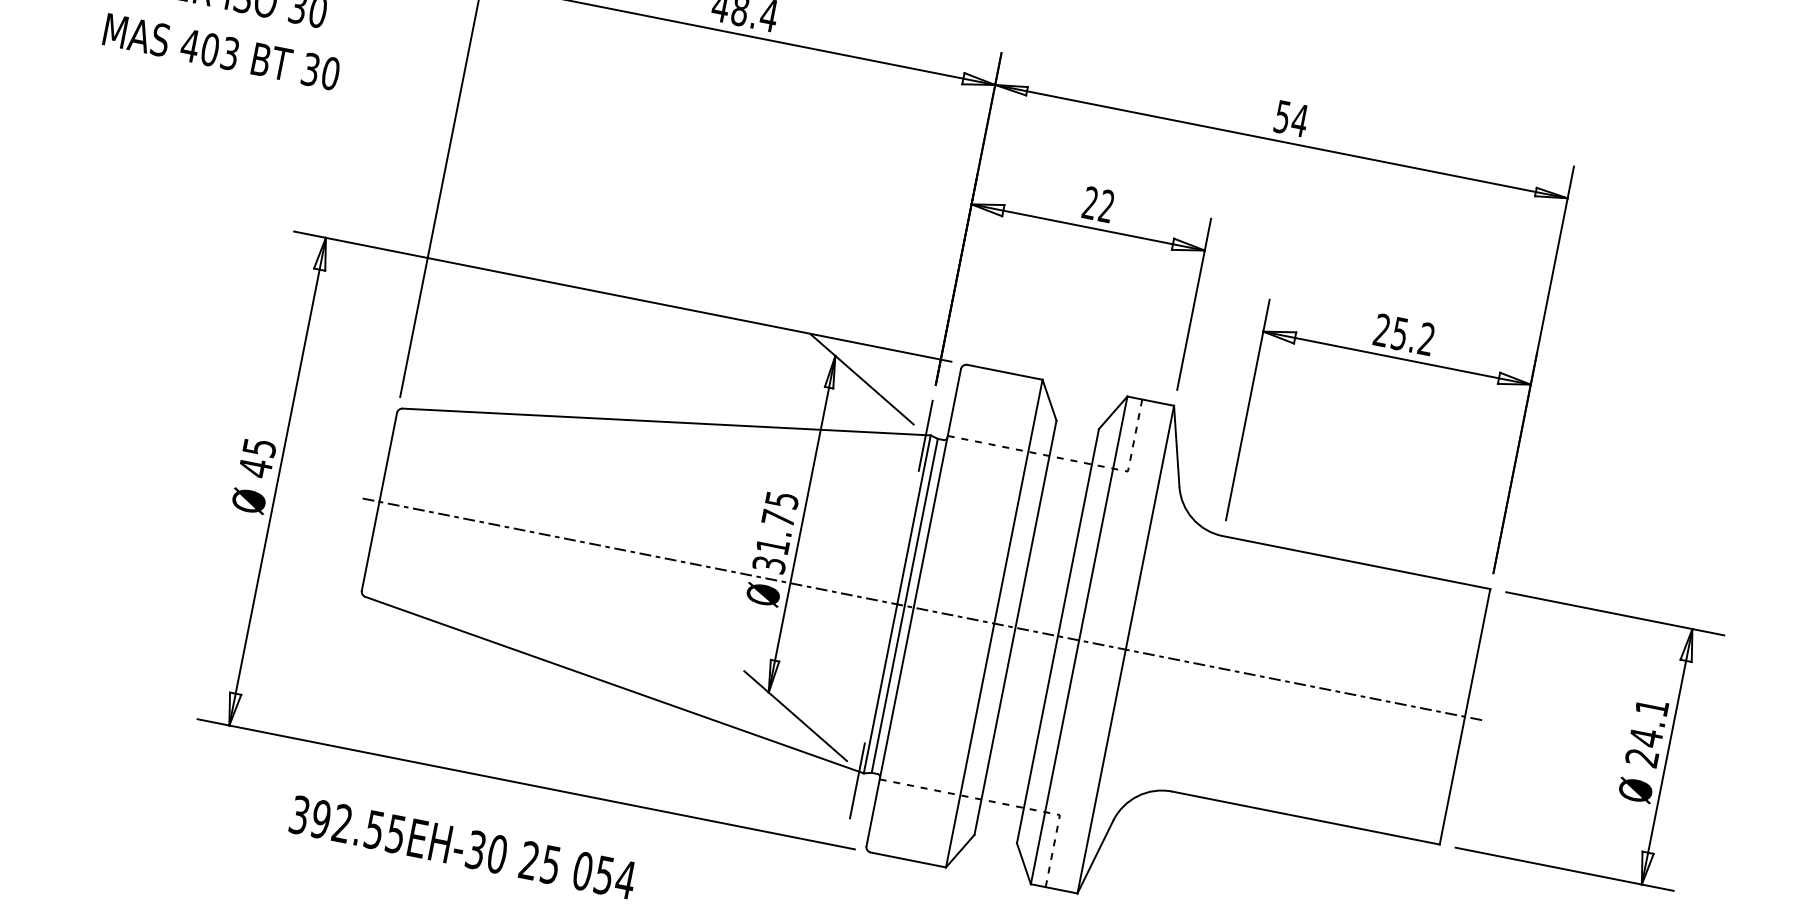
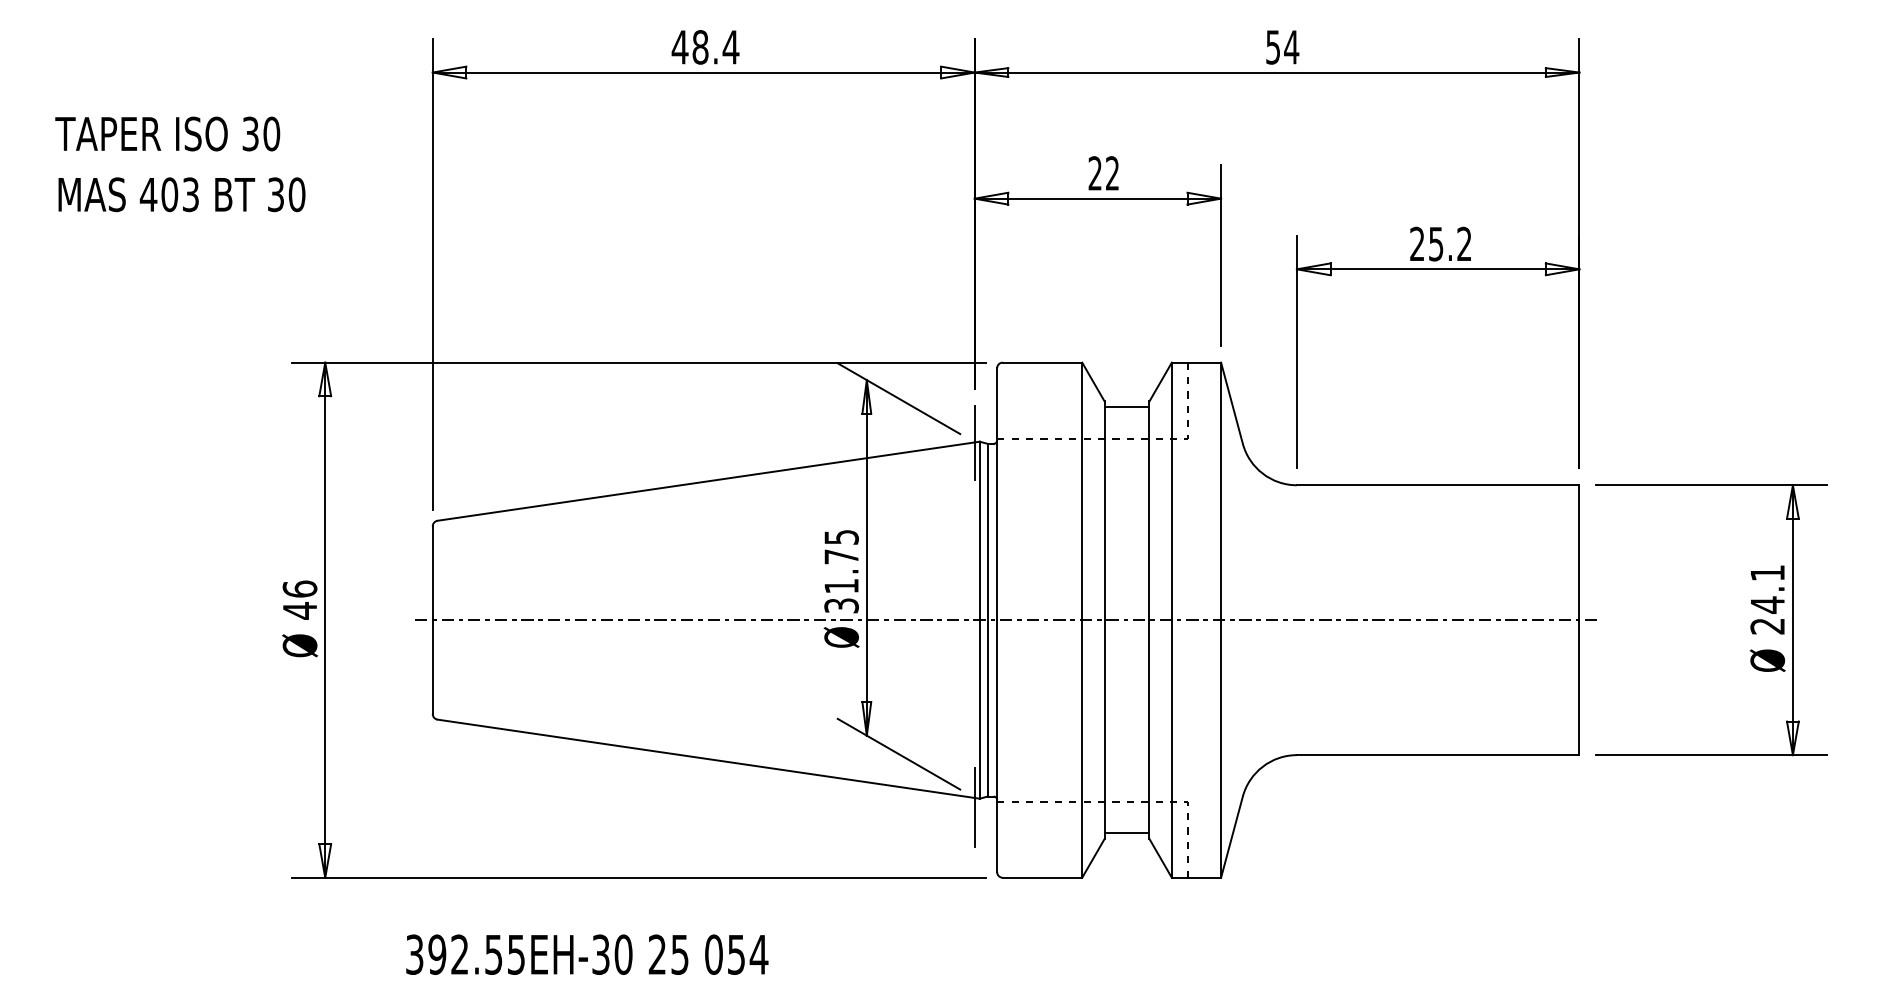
line: (1076, 430) -> (1126, 407), added
text: (259, 446) -> (299, 588), 45 -> 46
line: (996, 832) -> (1126, 832), added

